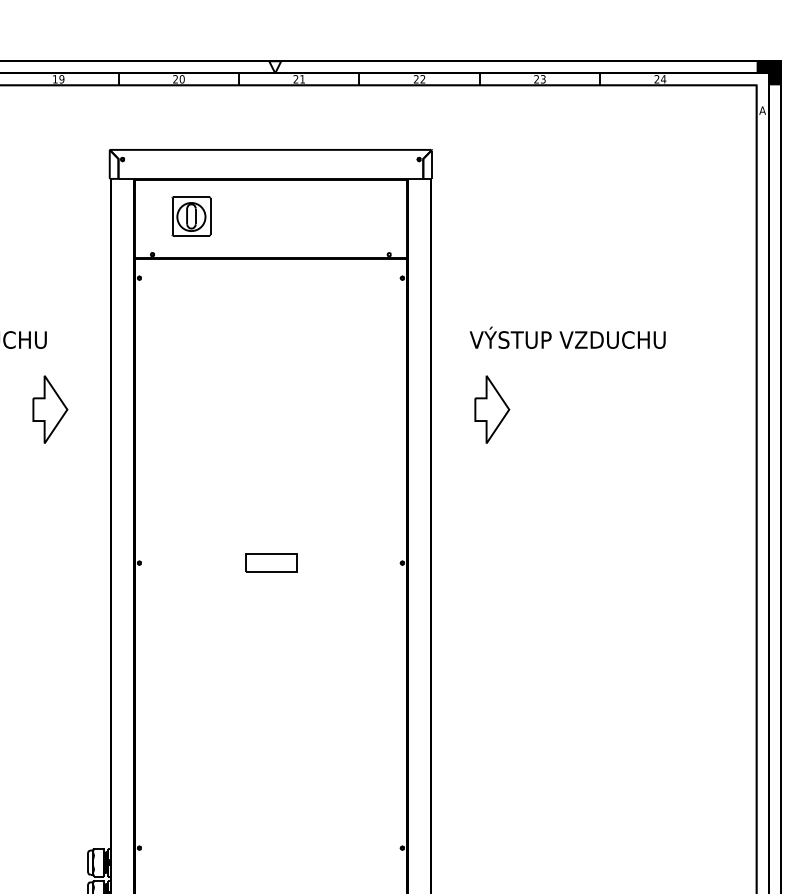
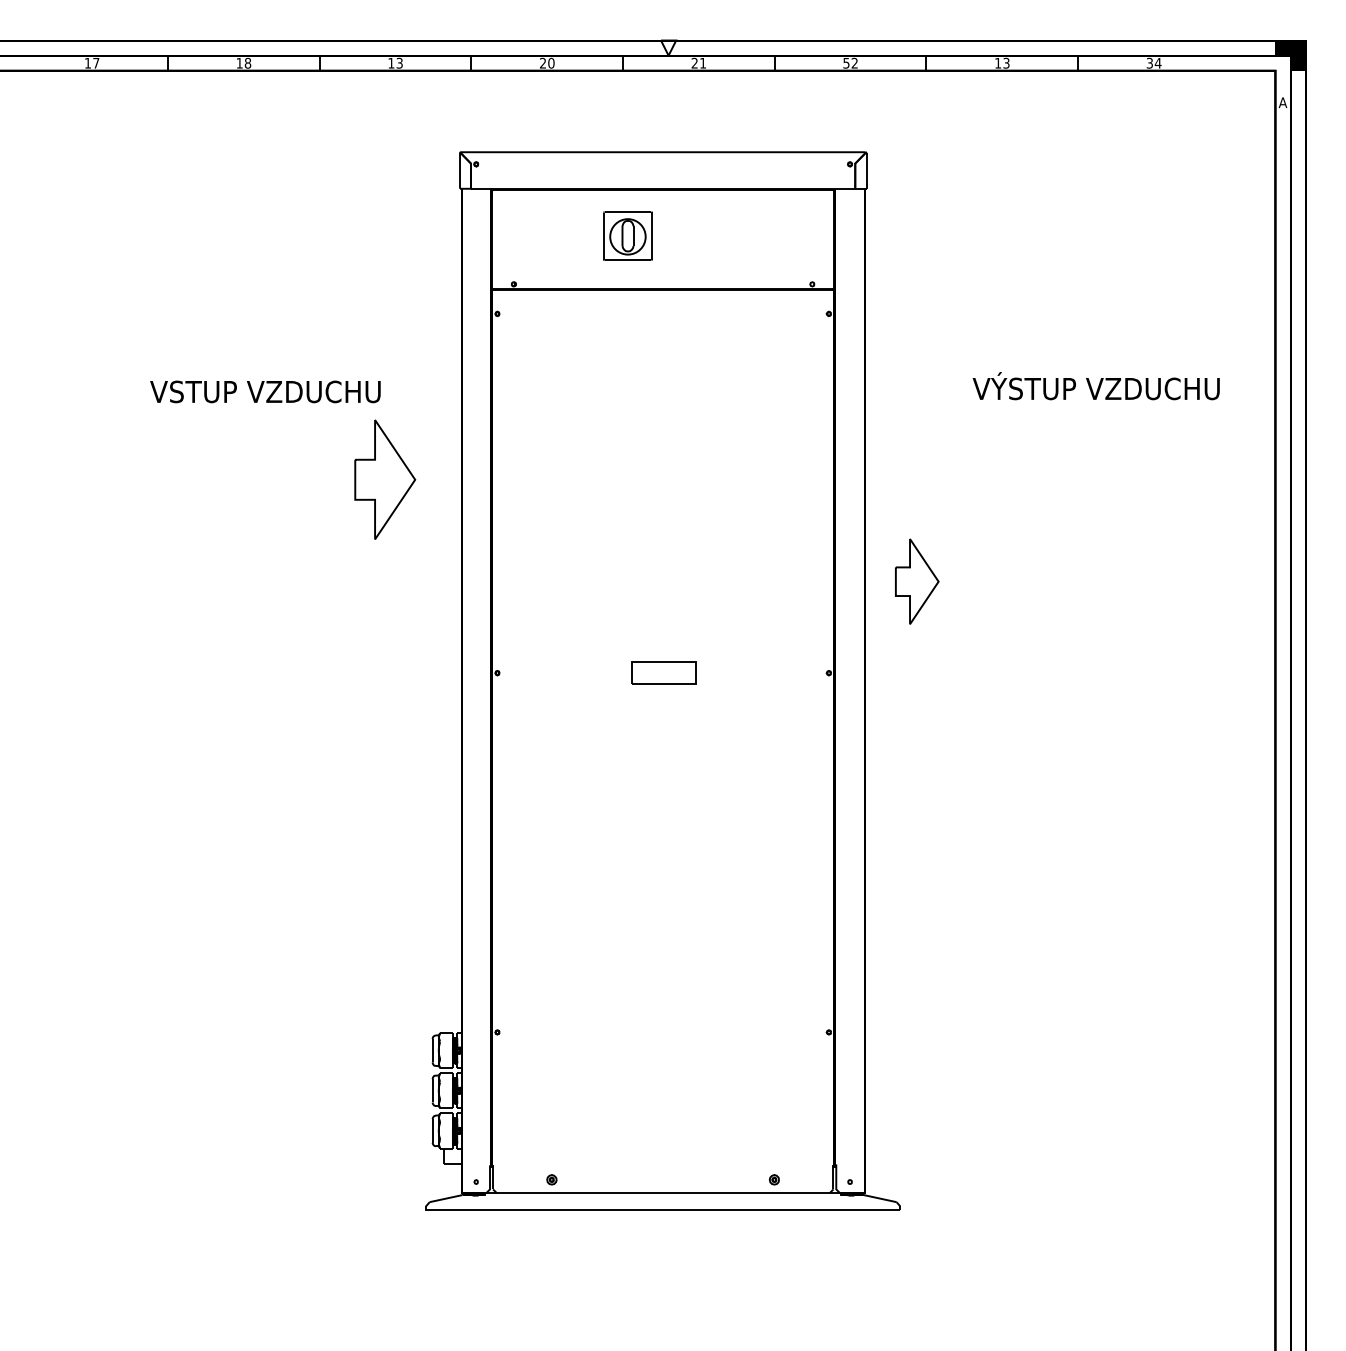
text: (416, 78) -> (846, 62), 22 -> 52
text: (536, 78) -> (997, 62), 23 -> 13
text: (61, 79) -> (399, 63), 19 -> 13
text: (656, 79) -> (1149, 63), 24 -> 34
part: (191, 215) -> (627, 235), moved
text: (567, 338) -> (1095, 386), moved
part: (49, 409) -> (384, 479), size x1.4
part: (492, 409) -> (917, 581), moved

